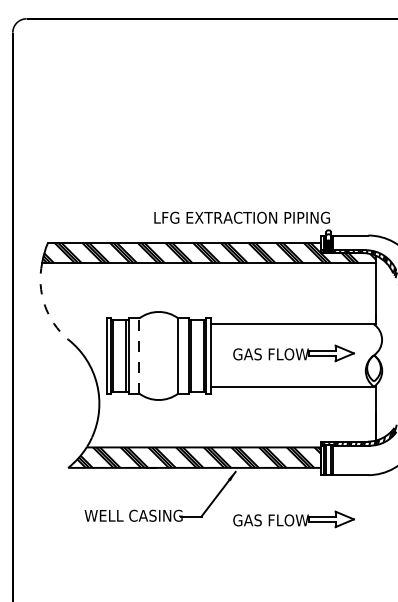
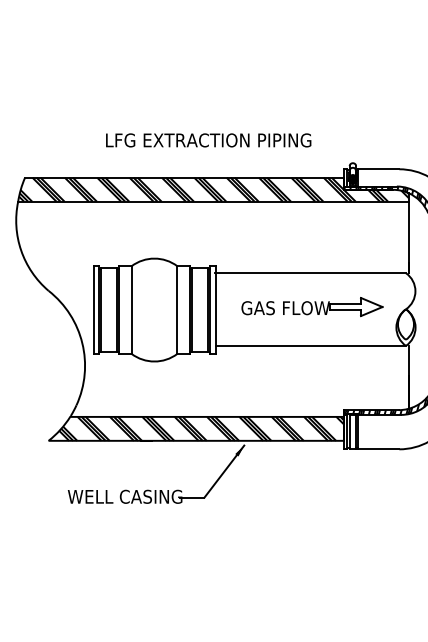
text: (241, 217) -> (207, 140), moved
arc: (44, 304) -> (20, 249), dashed -> solid
line: (139, 356) -> (131, 310), dashed -> solid
part: (293, 519) -> (311, 501), removed

